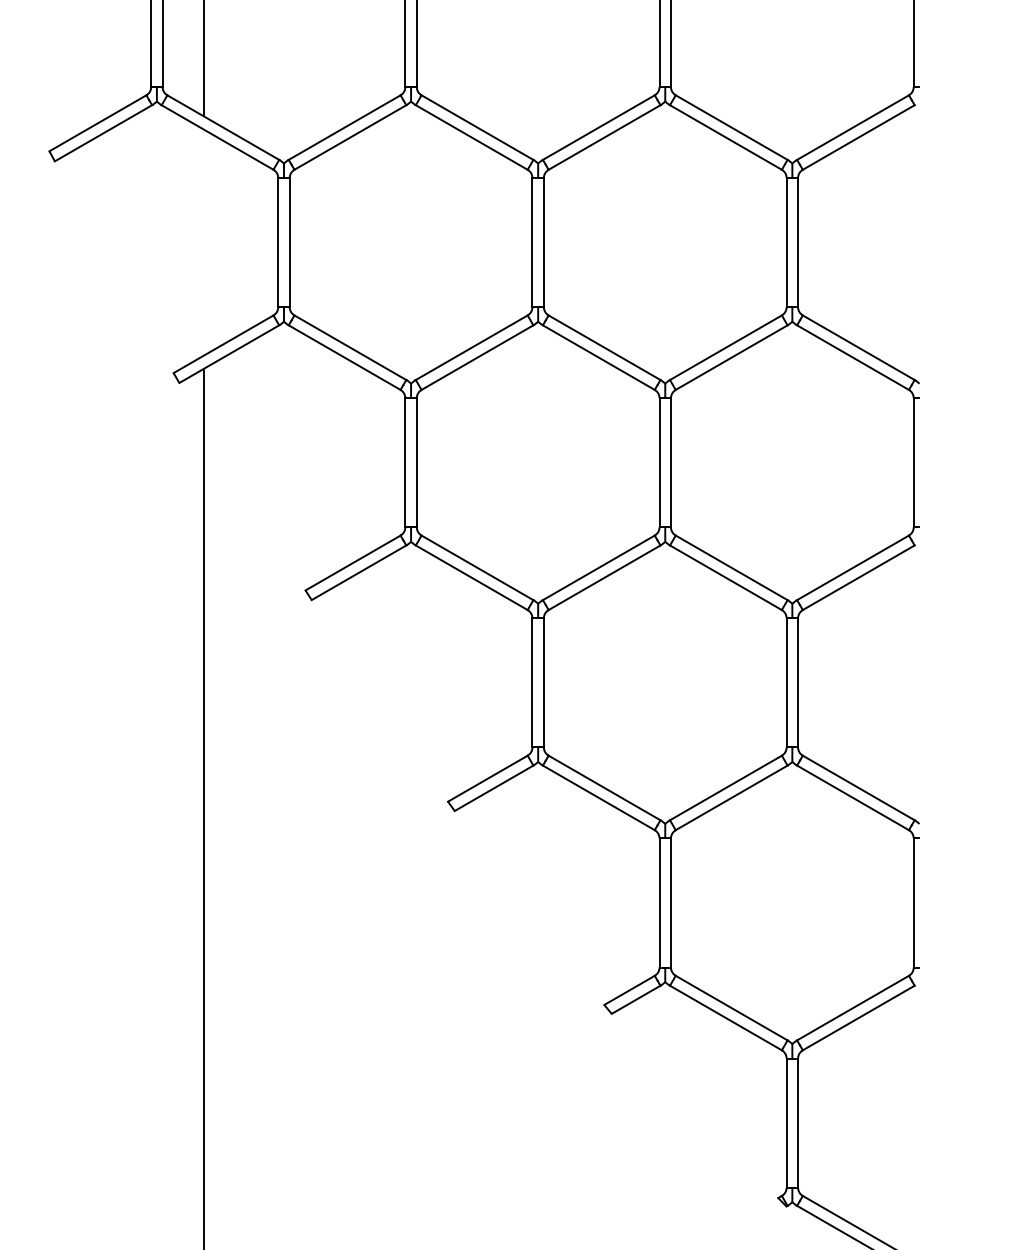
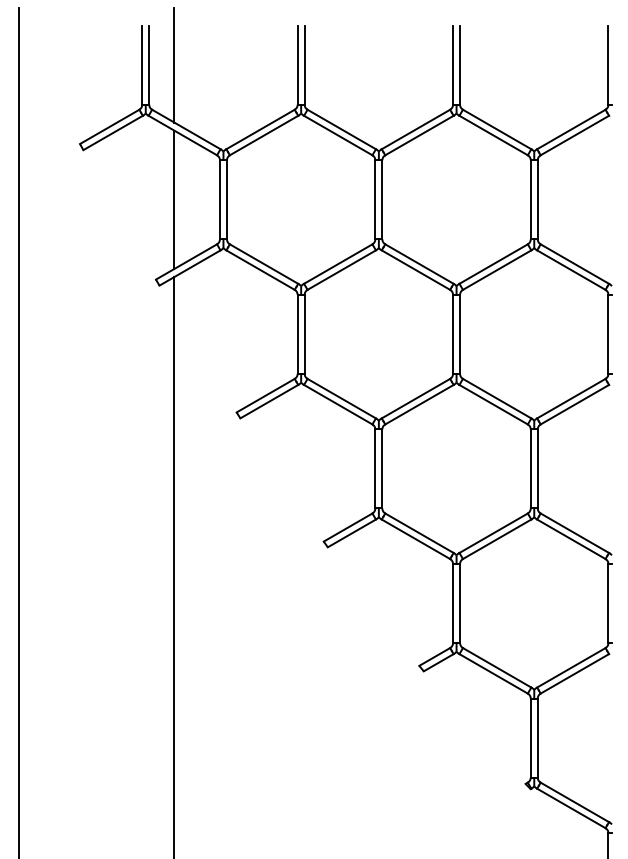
line: (203, 242) -> (174, 199), added

